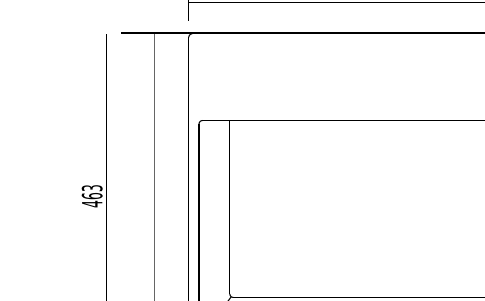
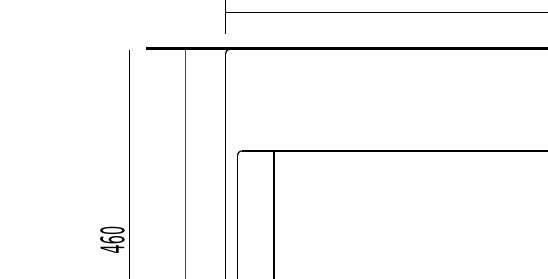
text: (91, 188) -> (111, 230), 463 -> 460

